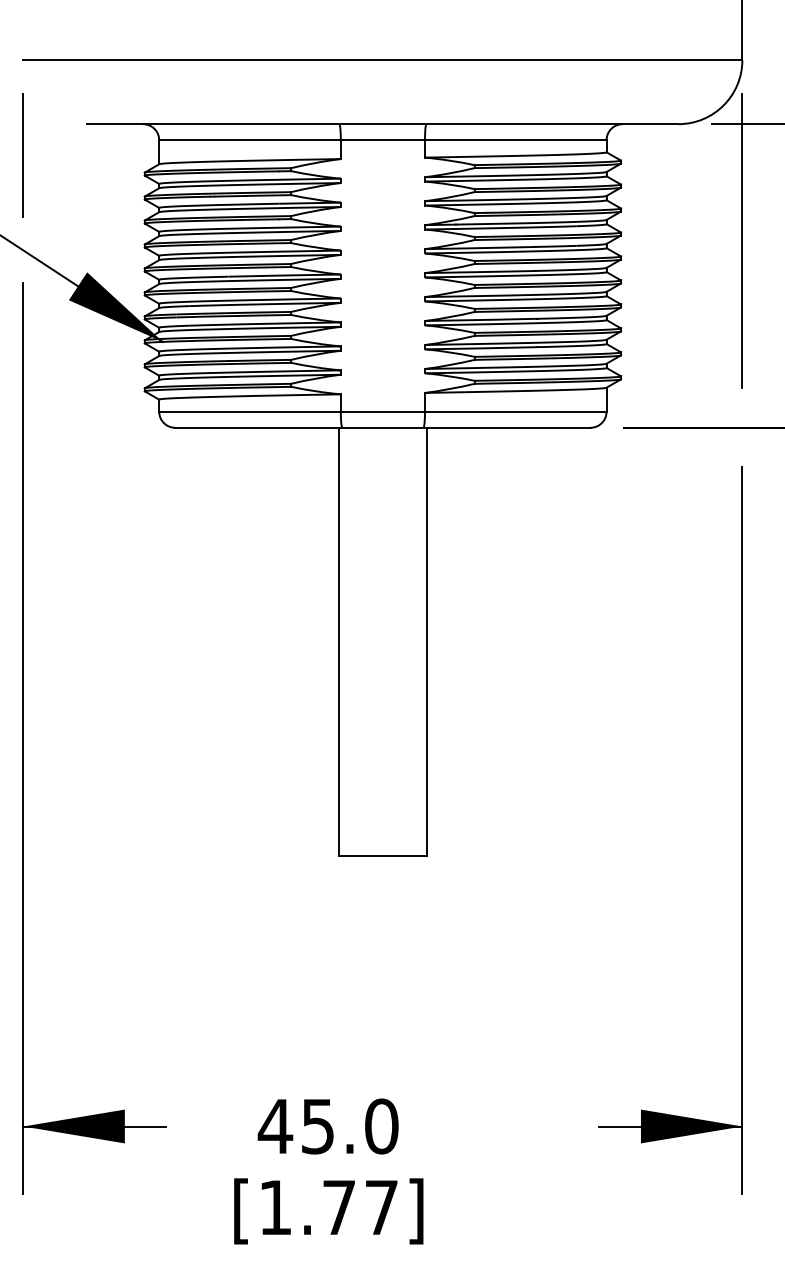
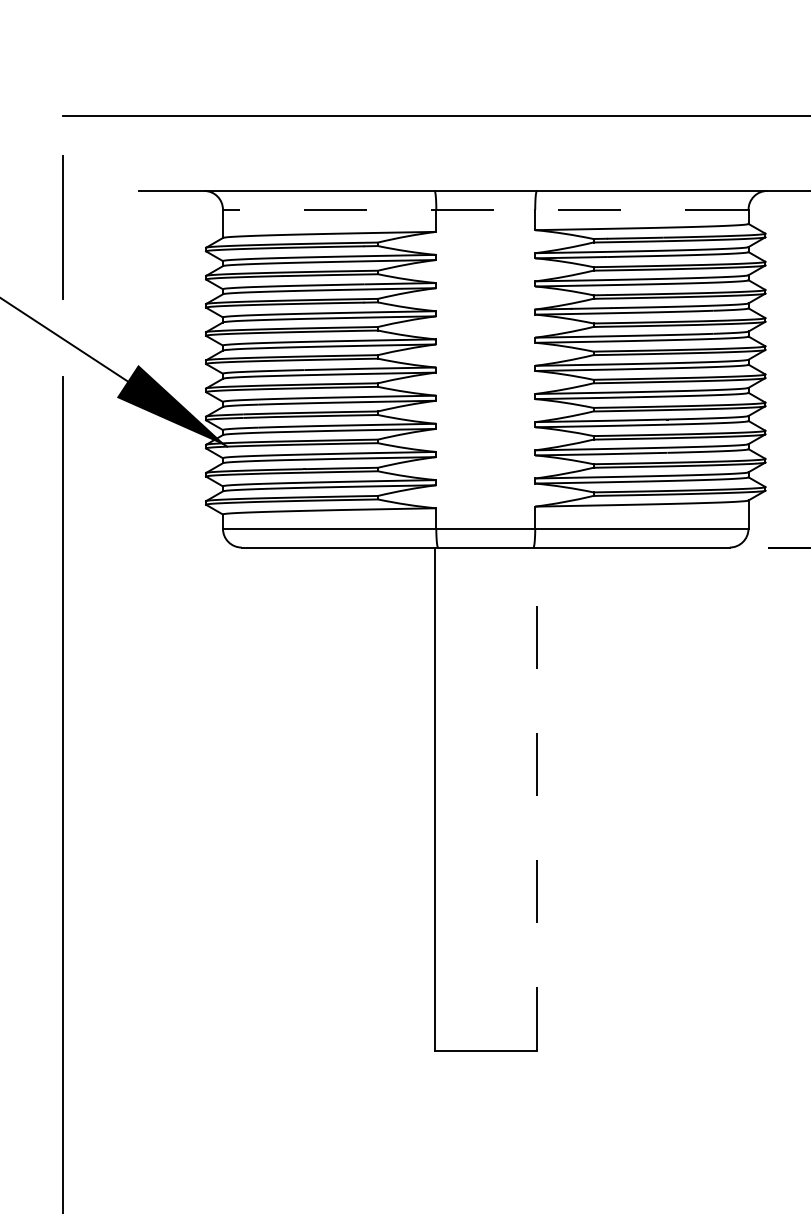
line: (382, 140) -> (485, 210), solid -> dashed
line: (426, 641) -> (536, 798), solid -> dashed

